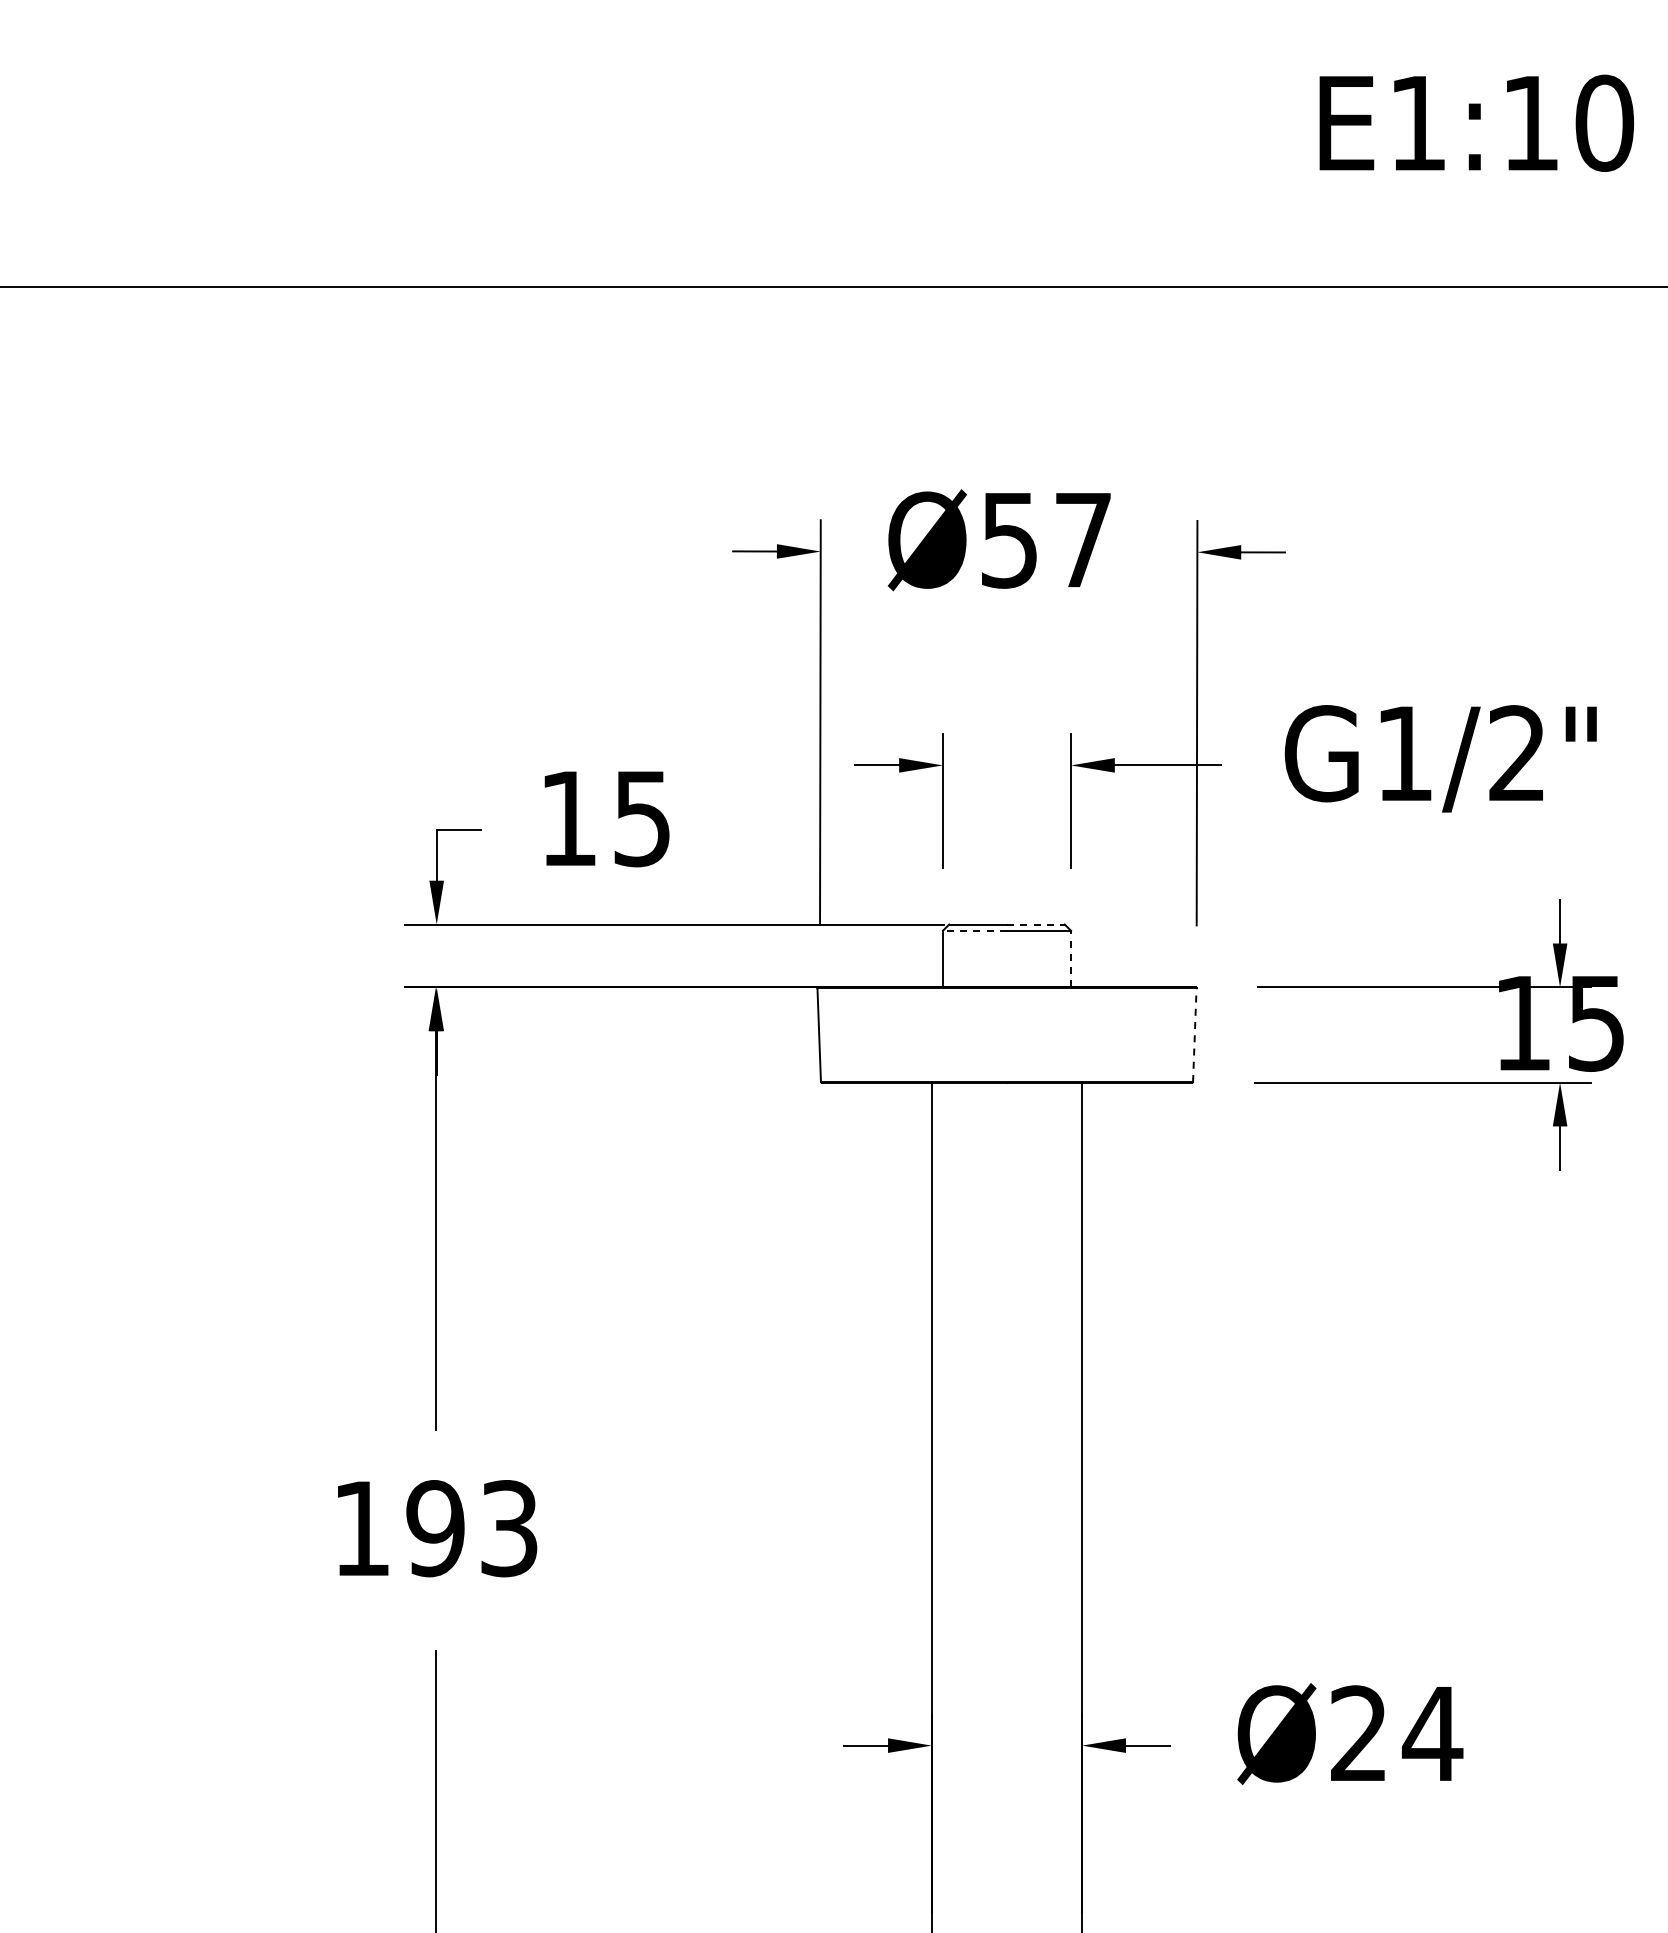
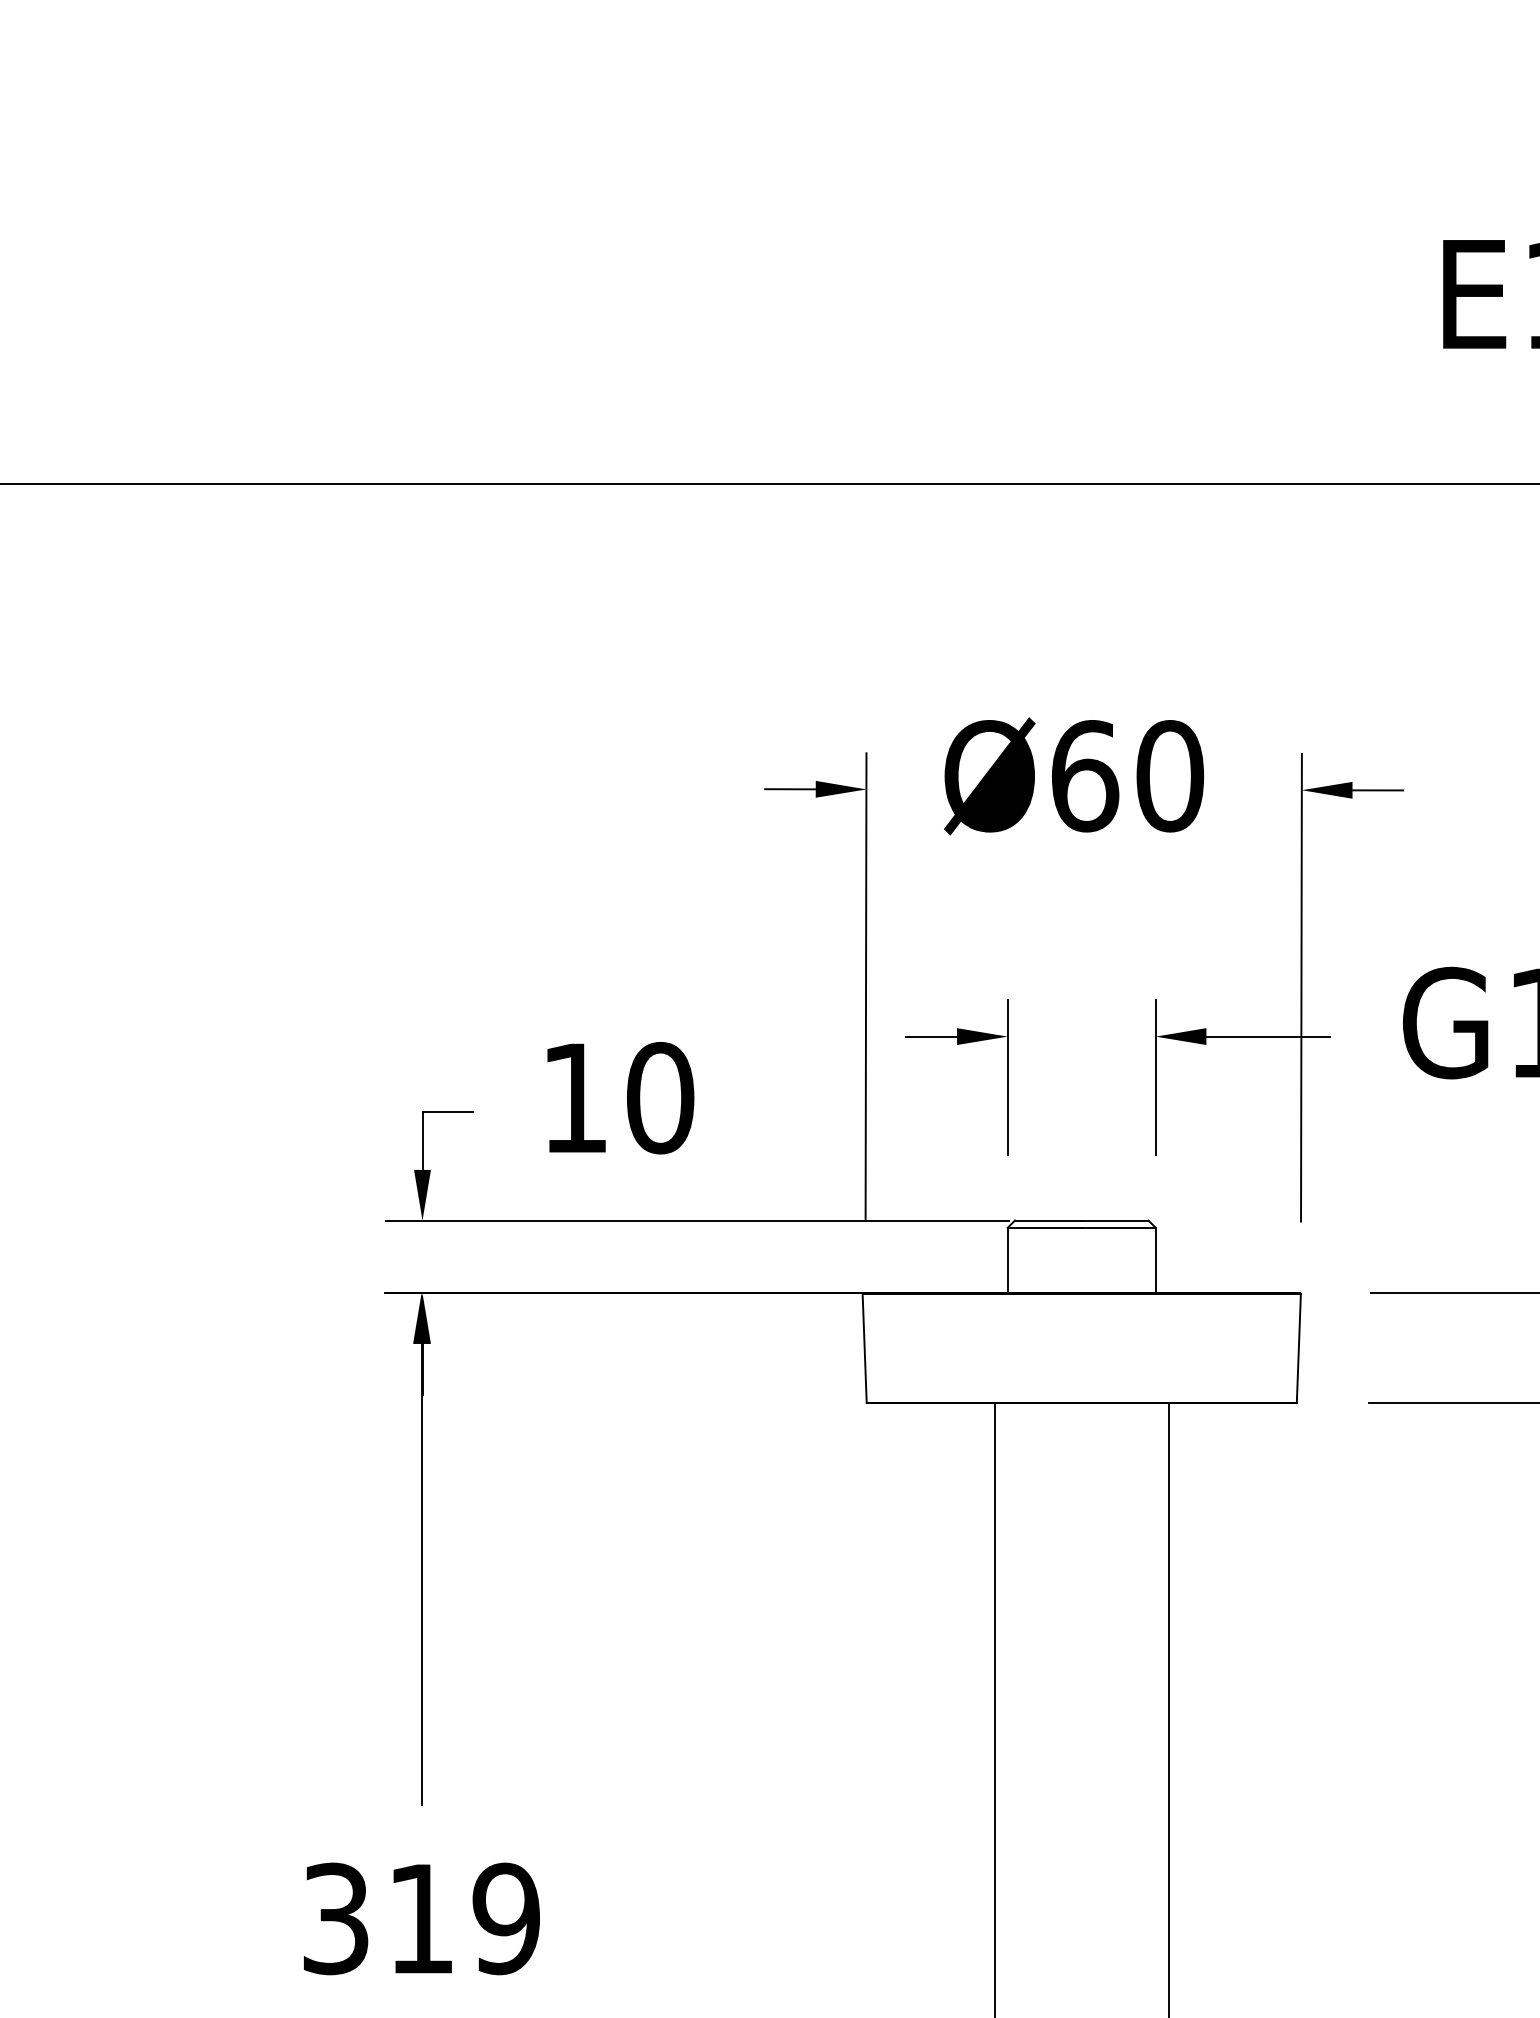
text: (1046, 539) -> (1127, 775), Ø57 -> Ø60
text: (642, 818) -> (660, 1097), 15 -> 10
line: (1035, 924) -> (1114, 1220), dashed -> solid
line: (974, 930) -> (1044, 1227), dashed -> solid
line: (1071, 958) -> (1156, 1259), dashed -> solid
line: (1194, 1034) -> (1298, 1347), dashed -> solid
text: (436, 1528) -> (422, 1918), 193 -> 319

